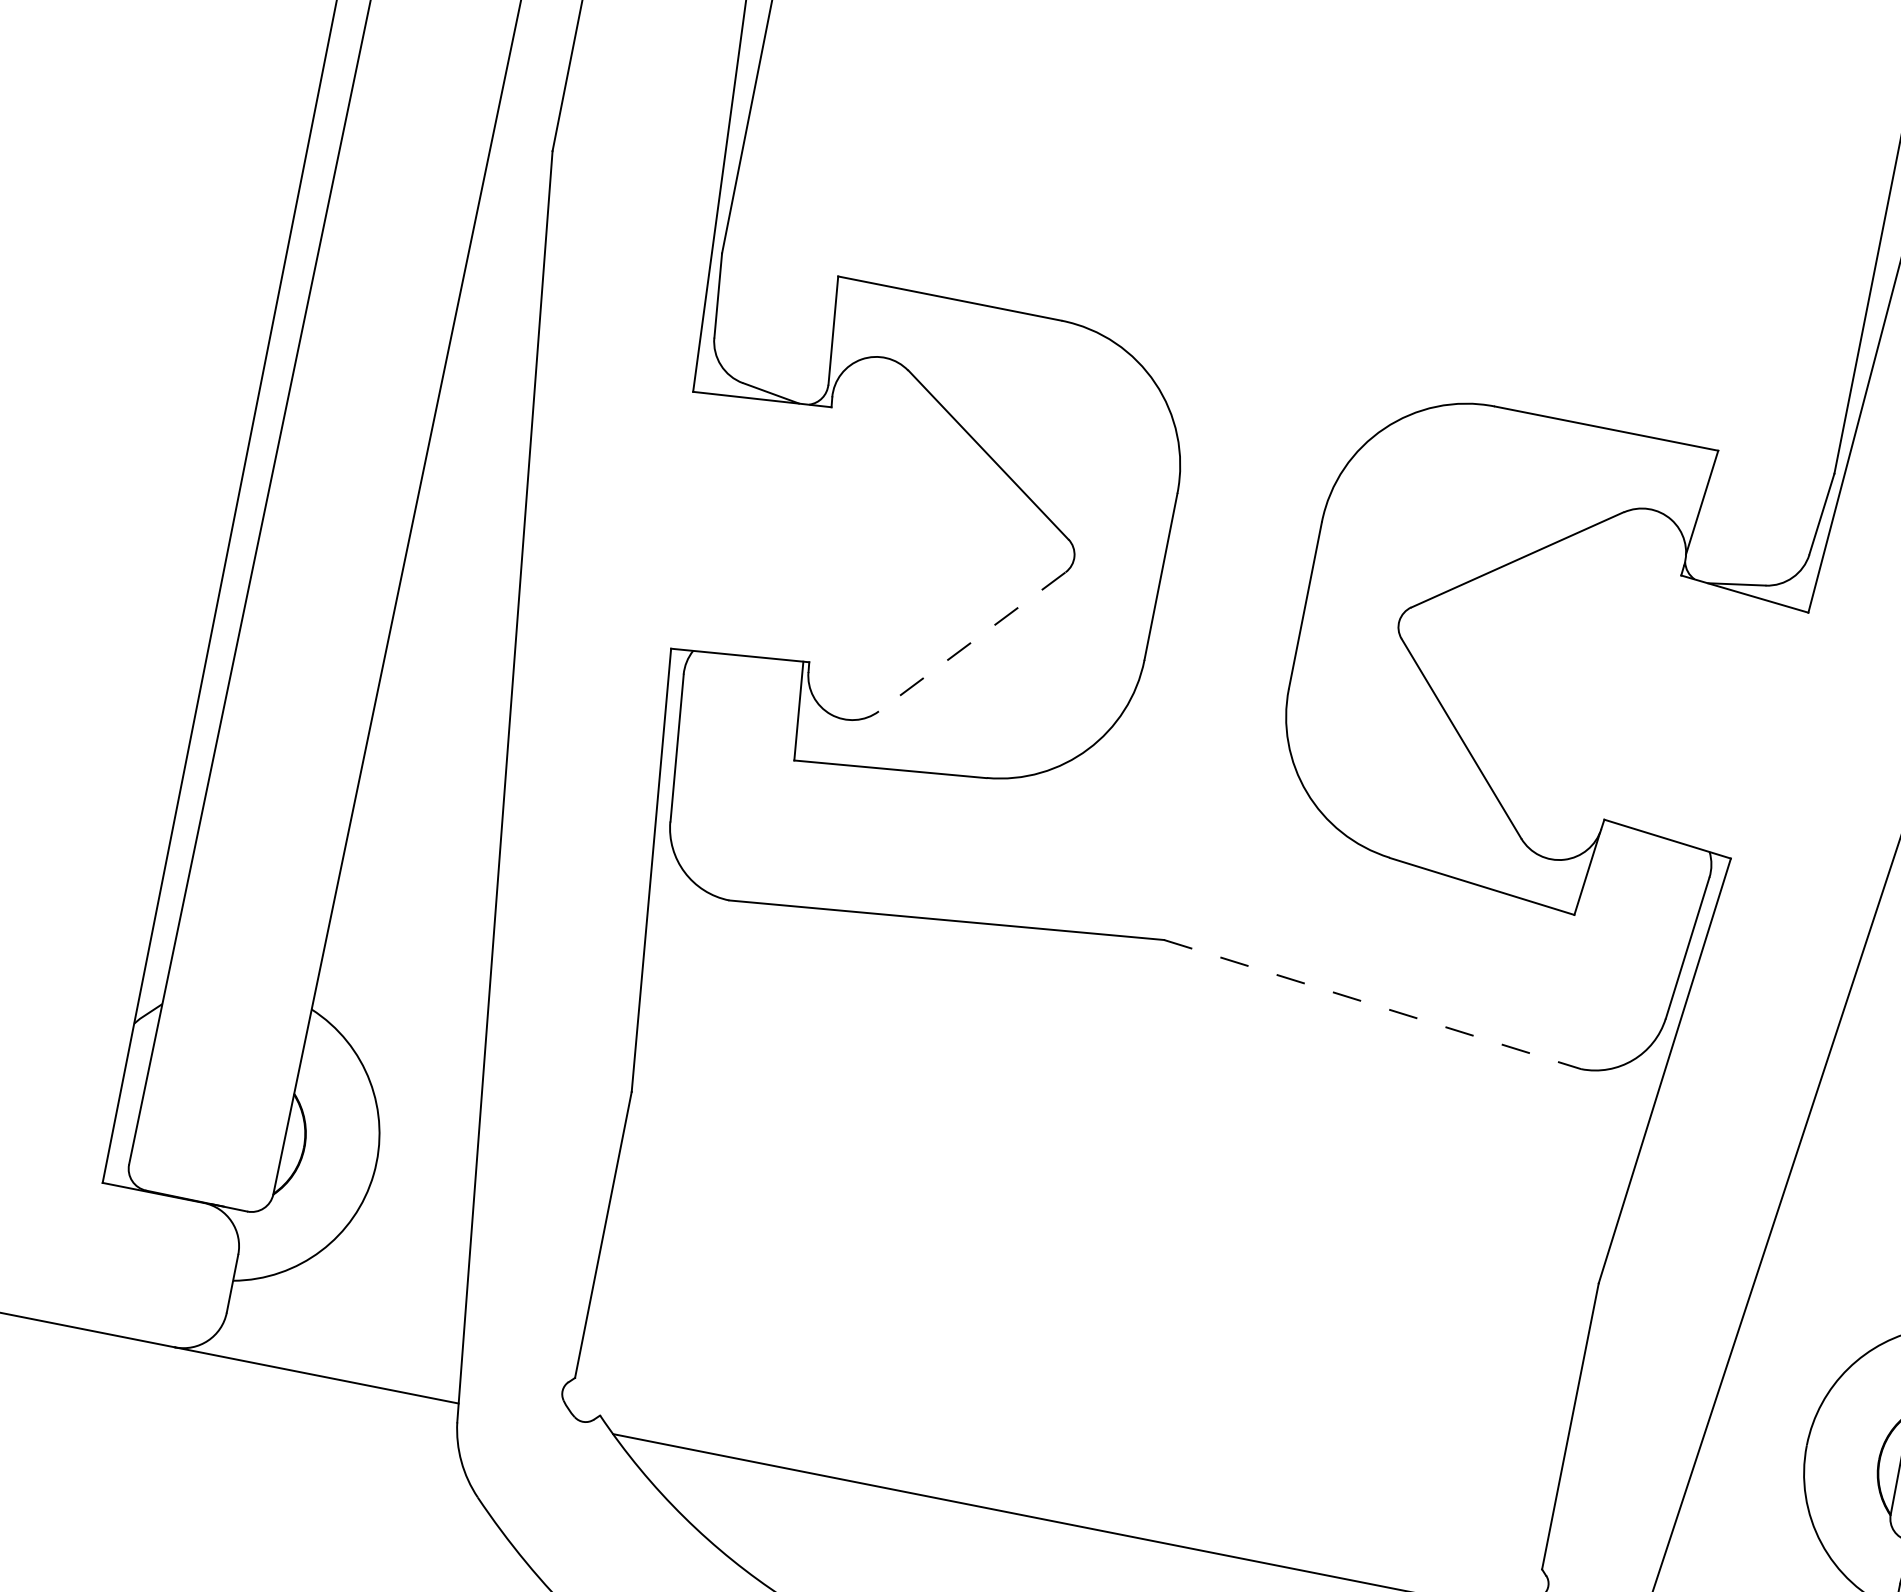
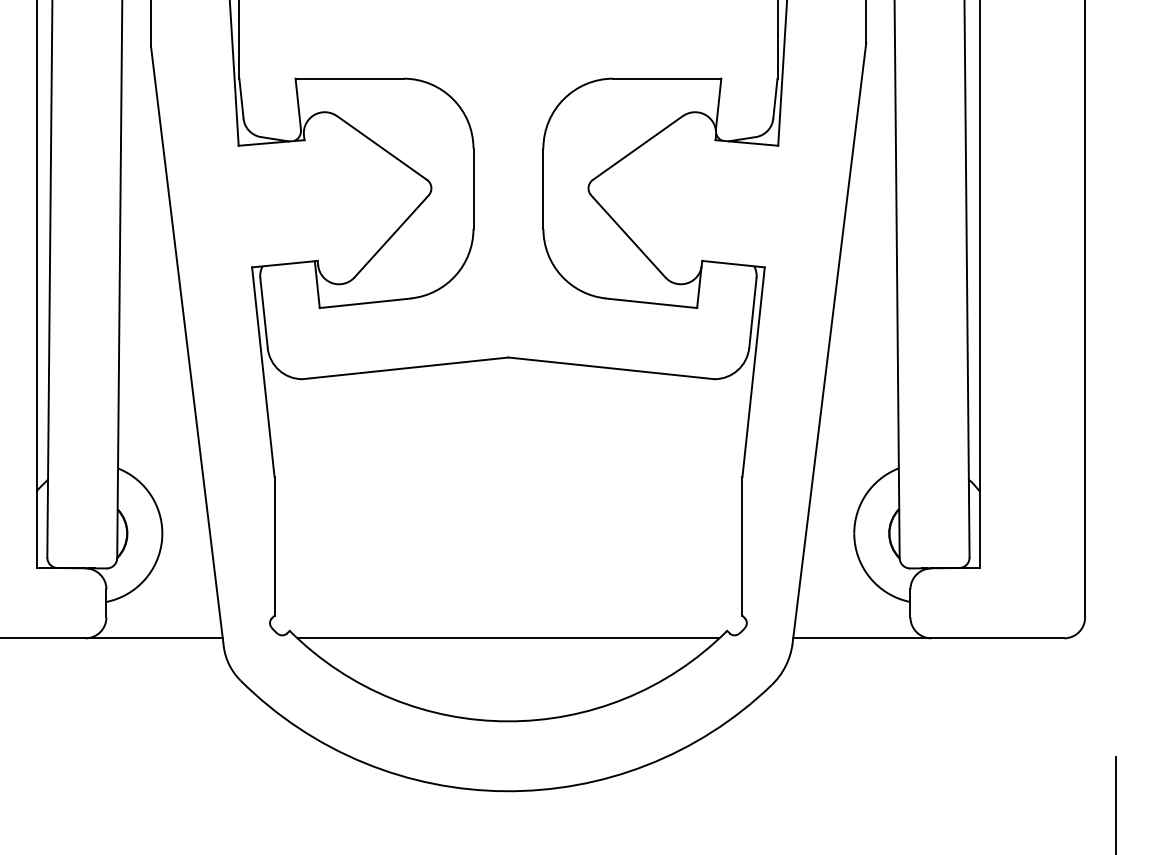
line: (971, 641) -> (391, 236), dashed -> solid
line: (1372, 1004) -> (611, 368), dashed -> solid

